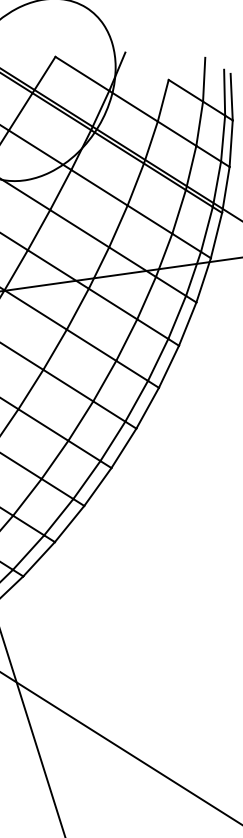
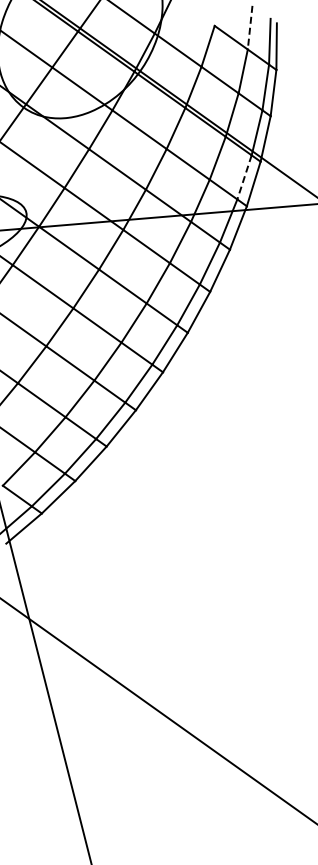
line: (204, 79) -> (250, 27), solid -> dashed
line: (206, 229) -> (244, 177), solid -> dashed

